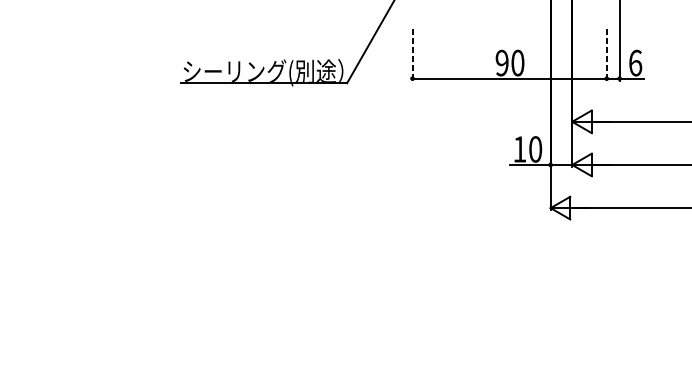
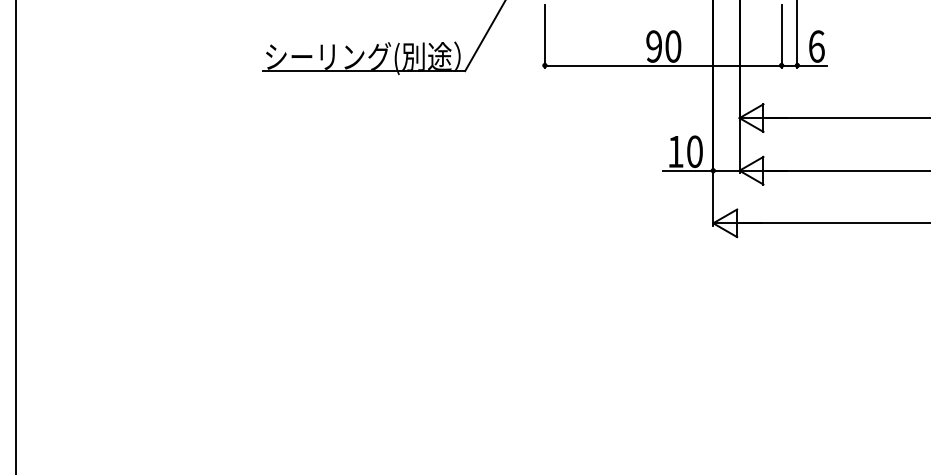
line: (412, 54) -> (544, 36), dashed -> solid
line: (606, 54) -> (781, 36), dashed -> solid

